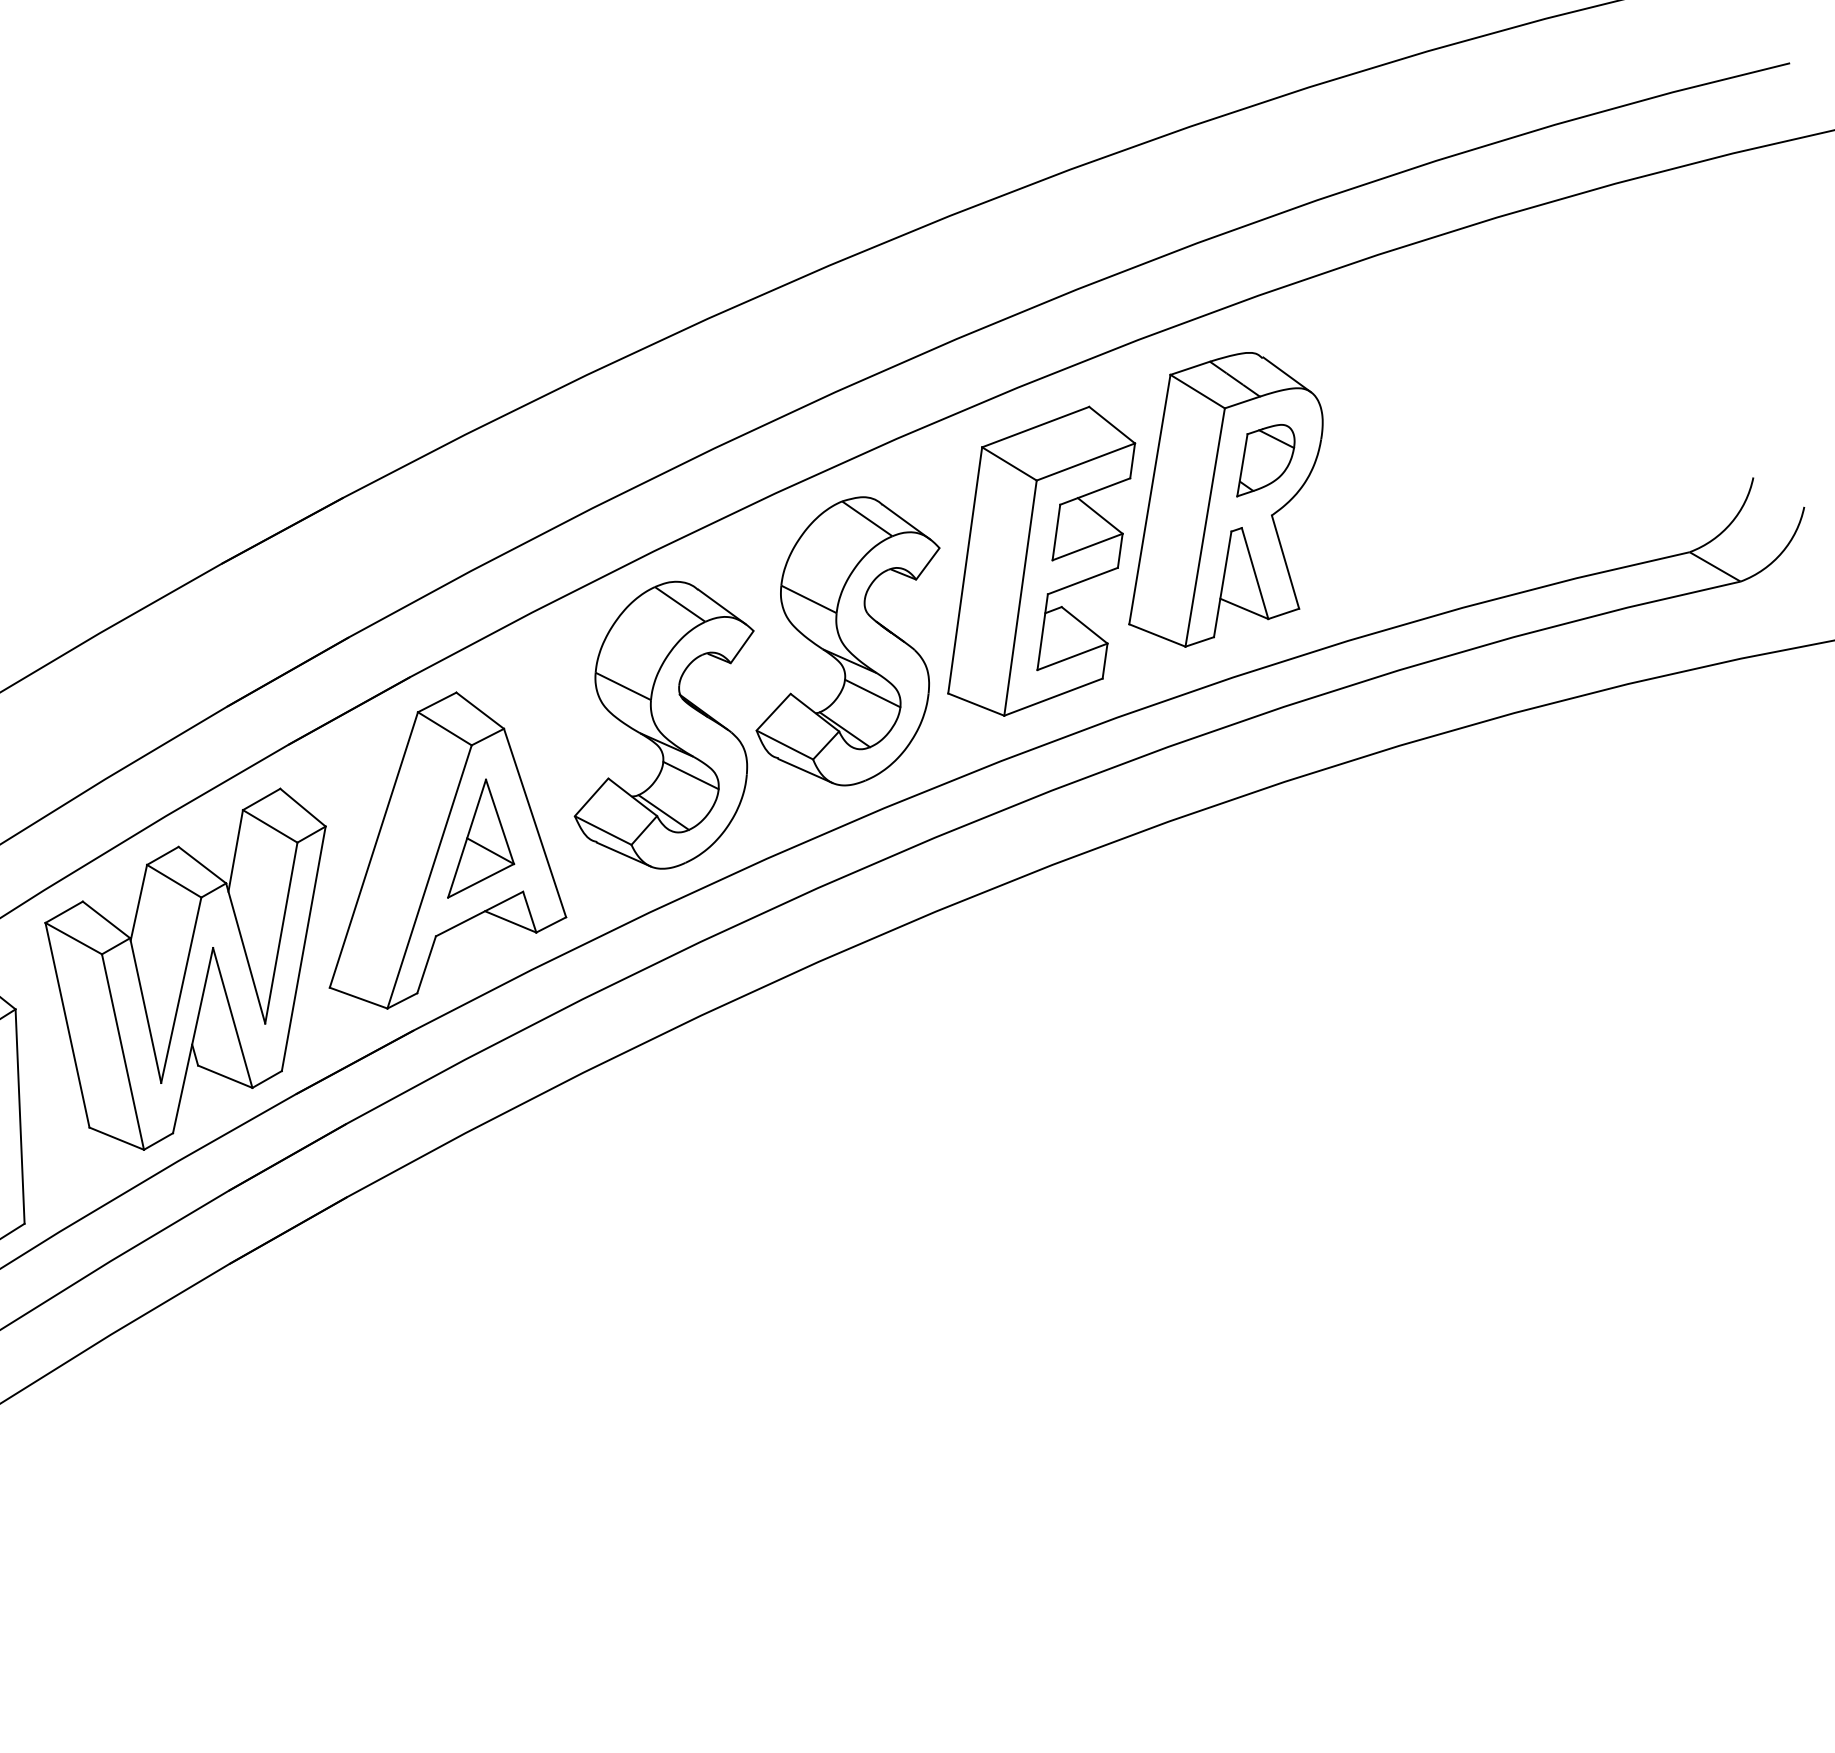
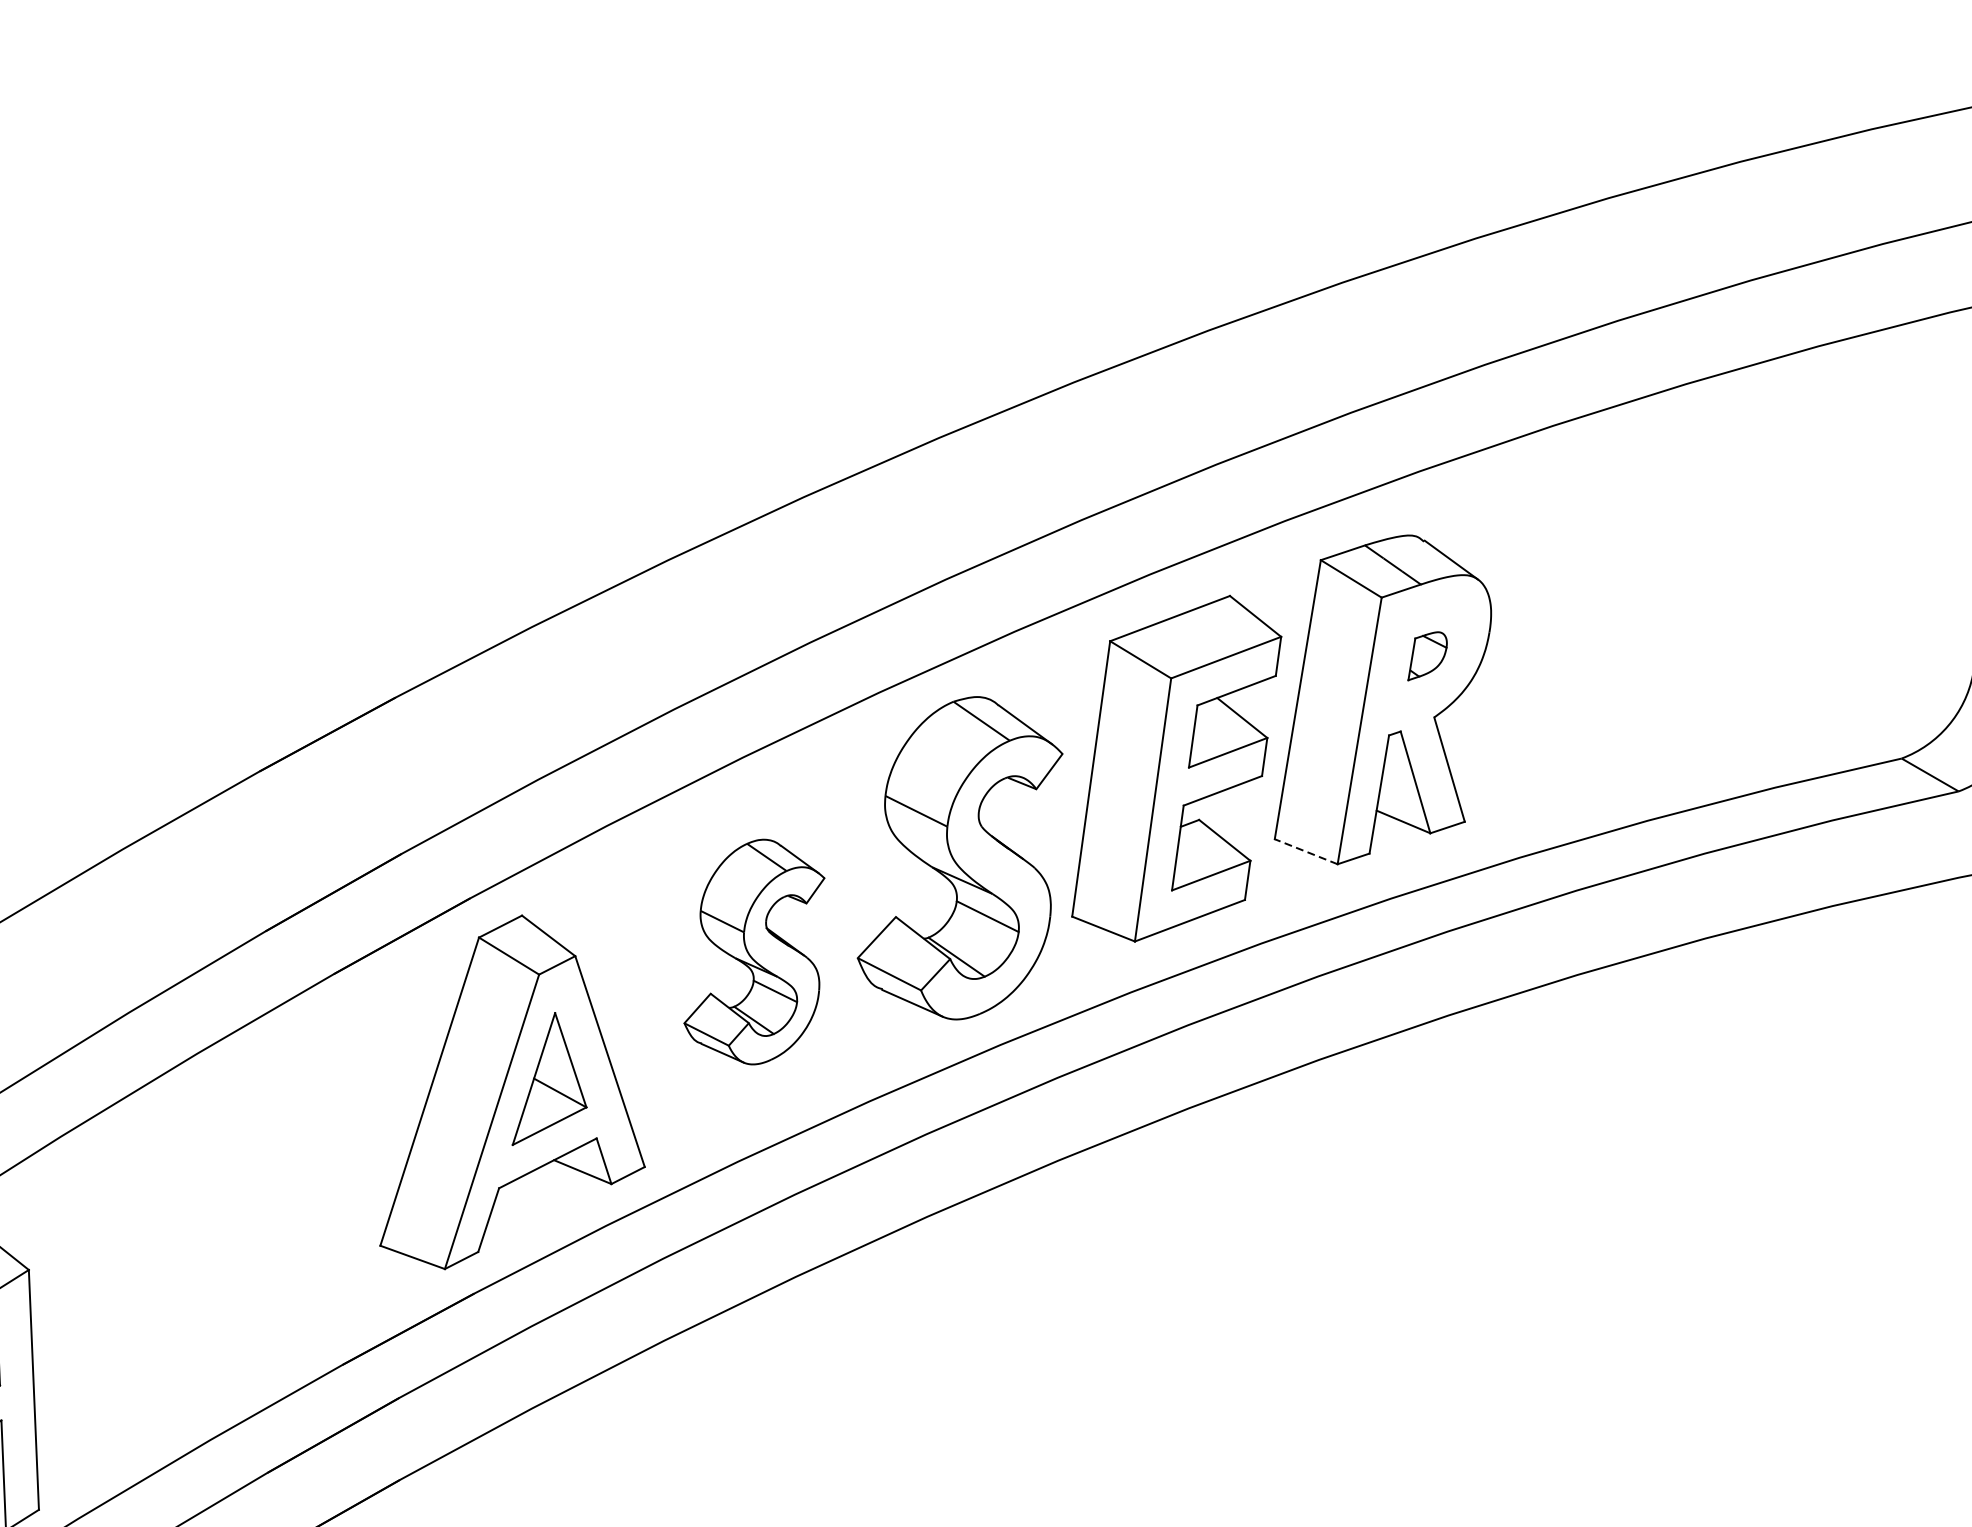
part: (1265, 460) -> (1427, 655), size x0.6
line: (1156, 635) -> (1305, 851), solid -> dashed
part: (663, 724) -> (753, 951), size x0.7
part: (185, 968) -> (218, 1224), removed

